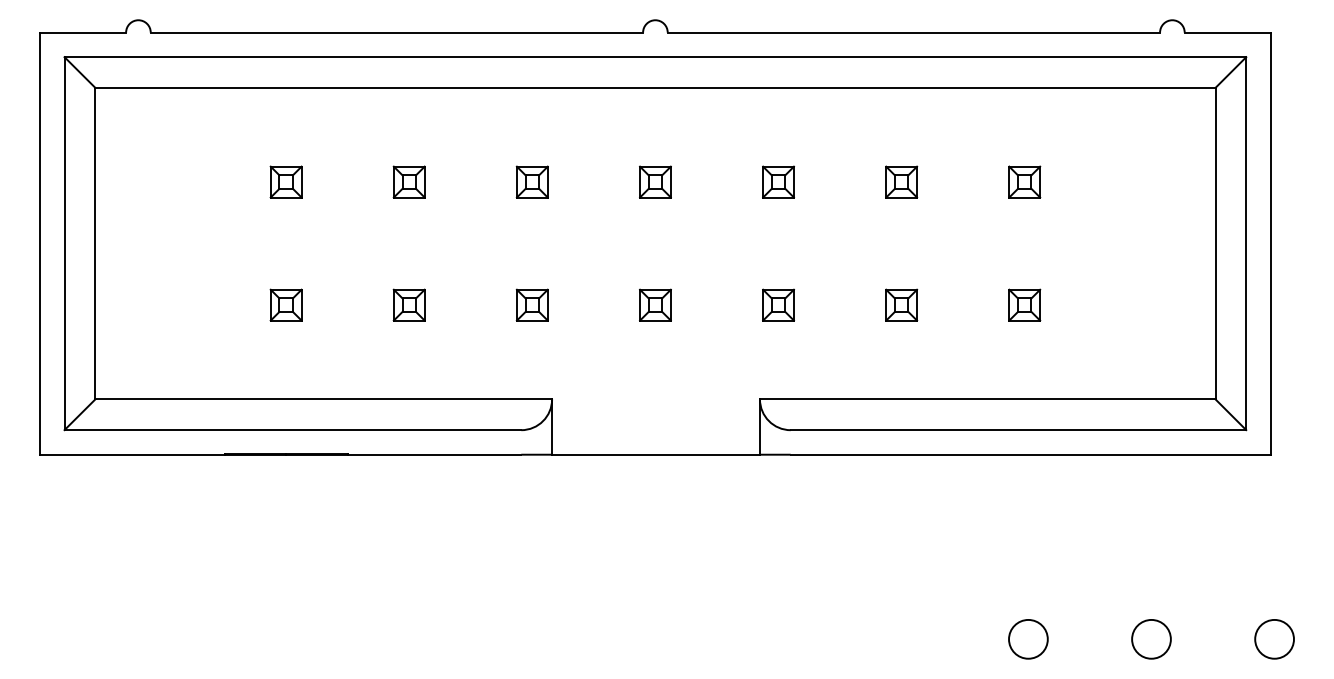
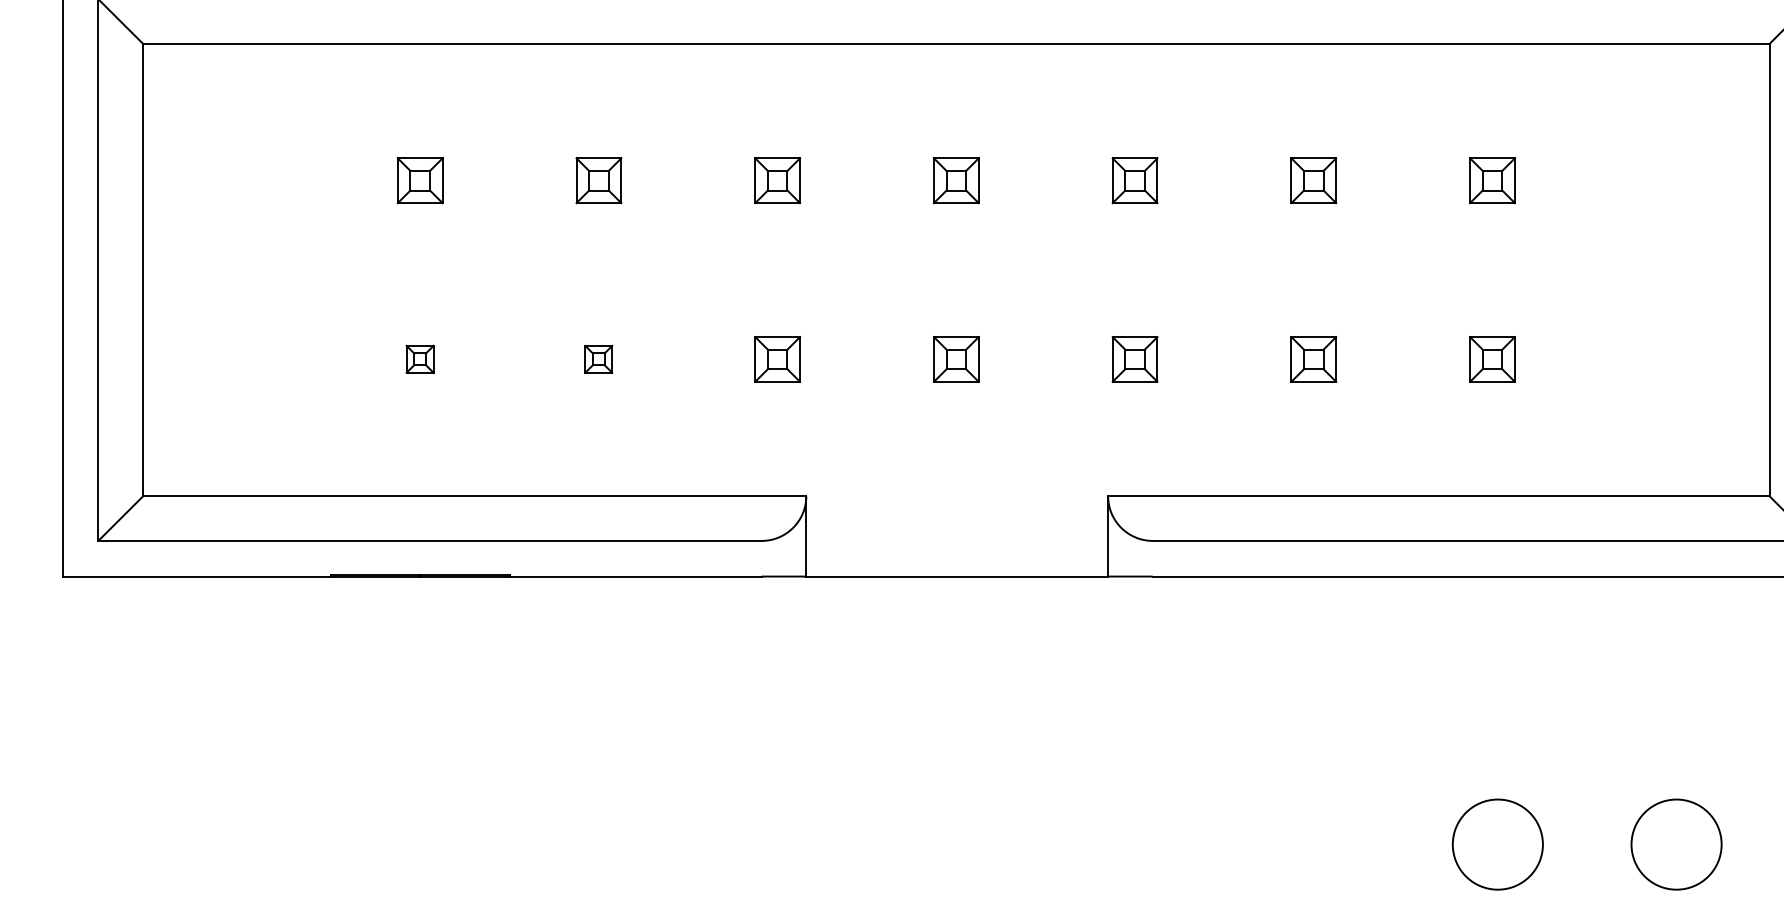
part: (285, 304) -> (419, 358), size x0.6
part: (408, 304) -> (597, 358), size x0.6
circle: (1028, 638) -> (1497, 843), size x1.6
circle: (1151, 638) -> (1676, 843), size x1.6

